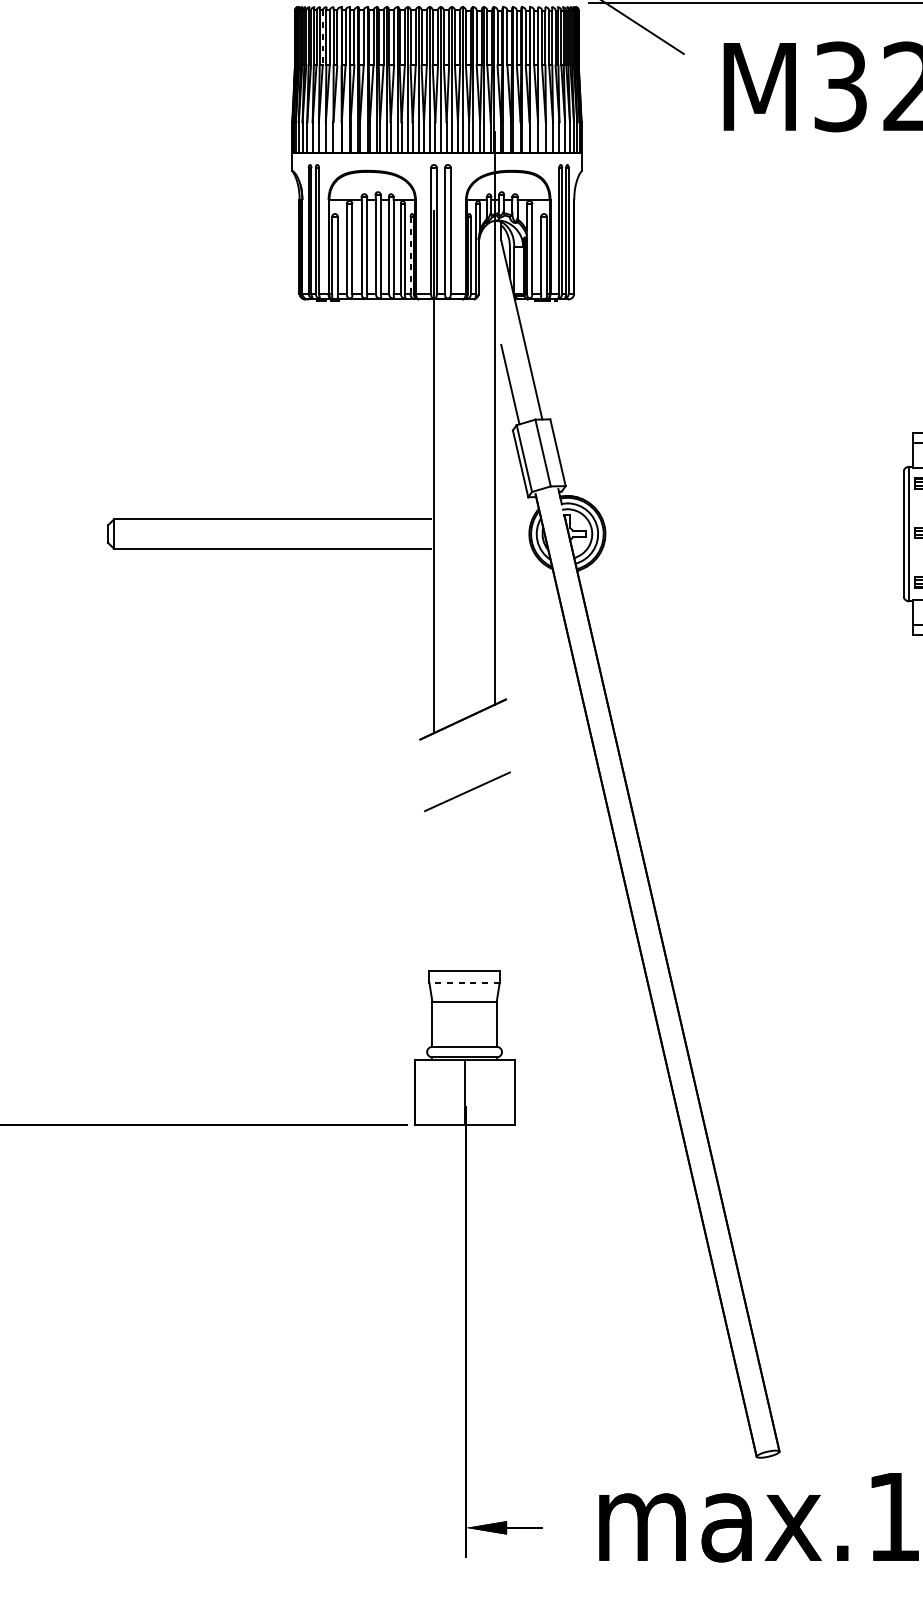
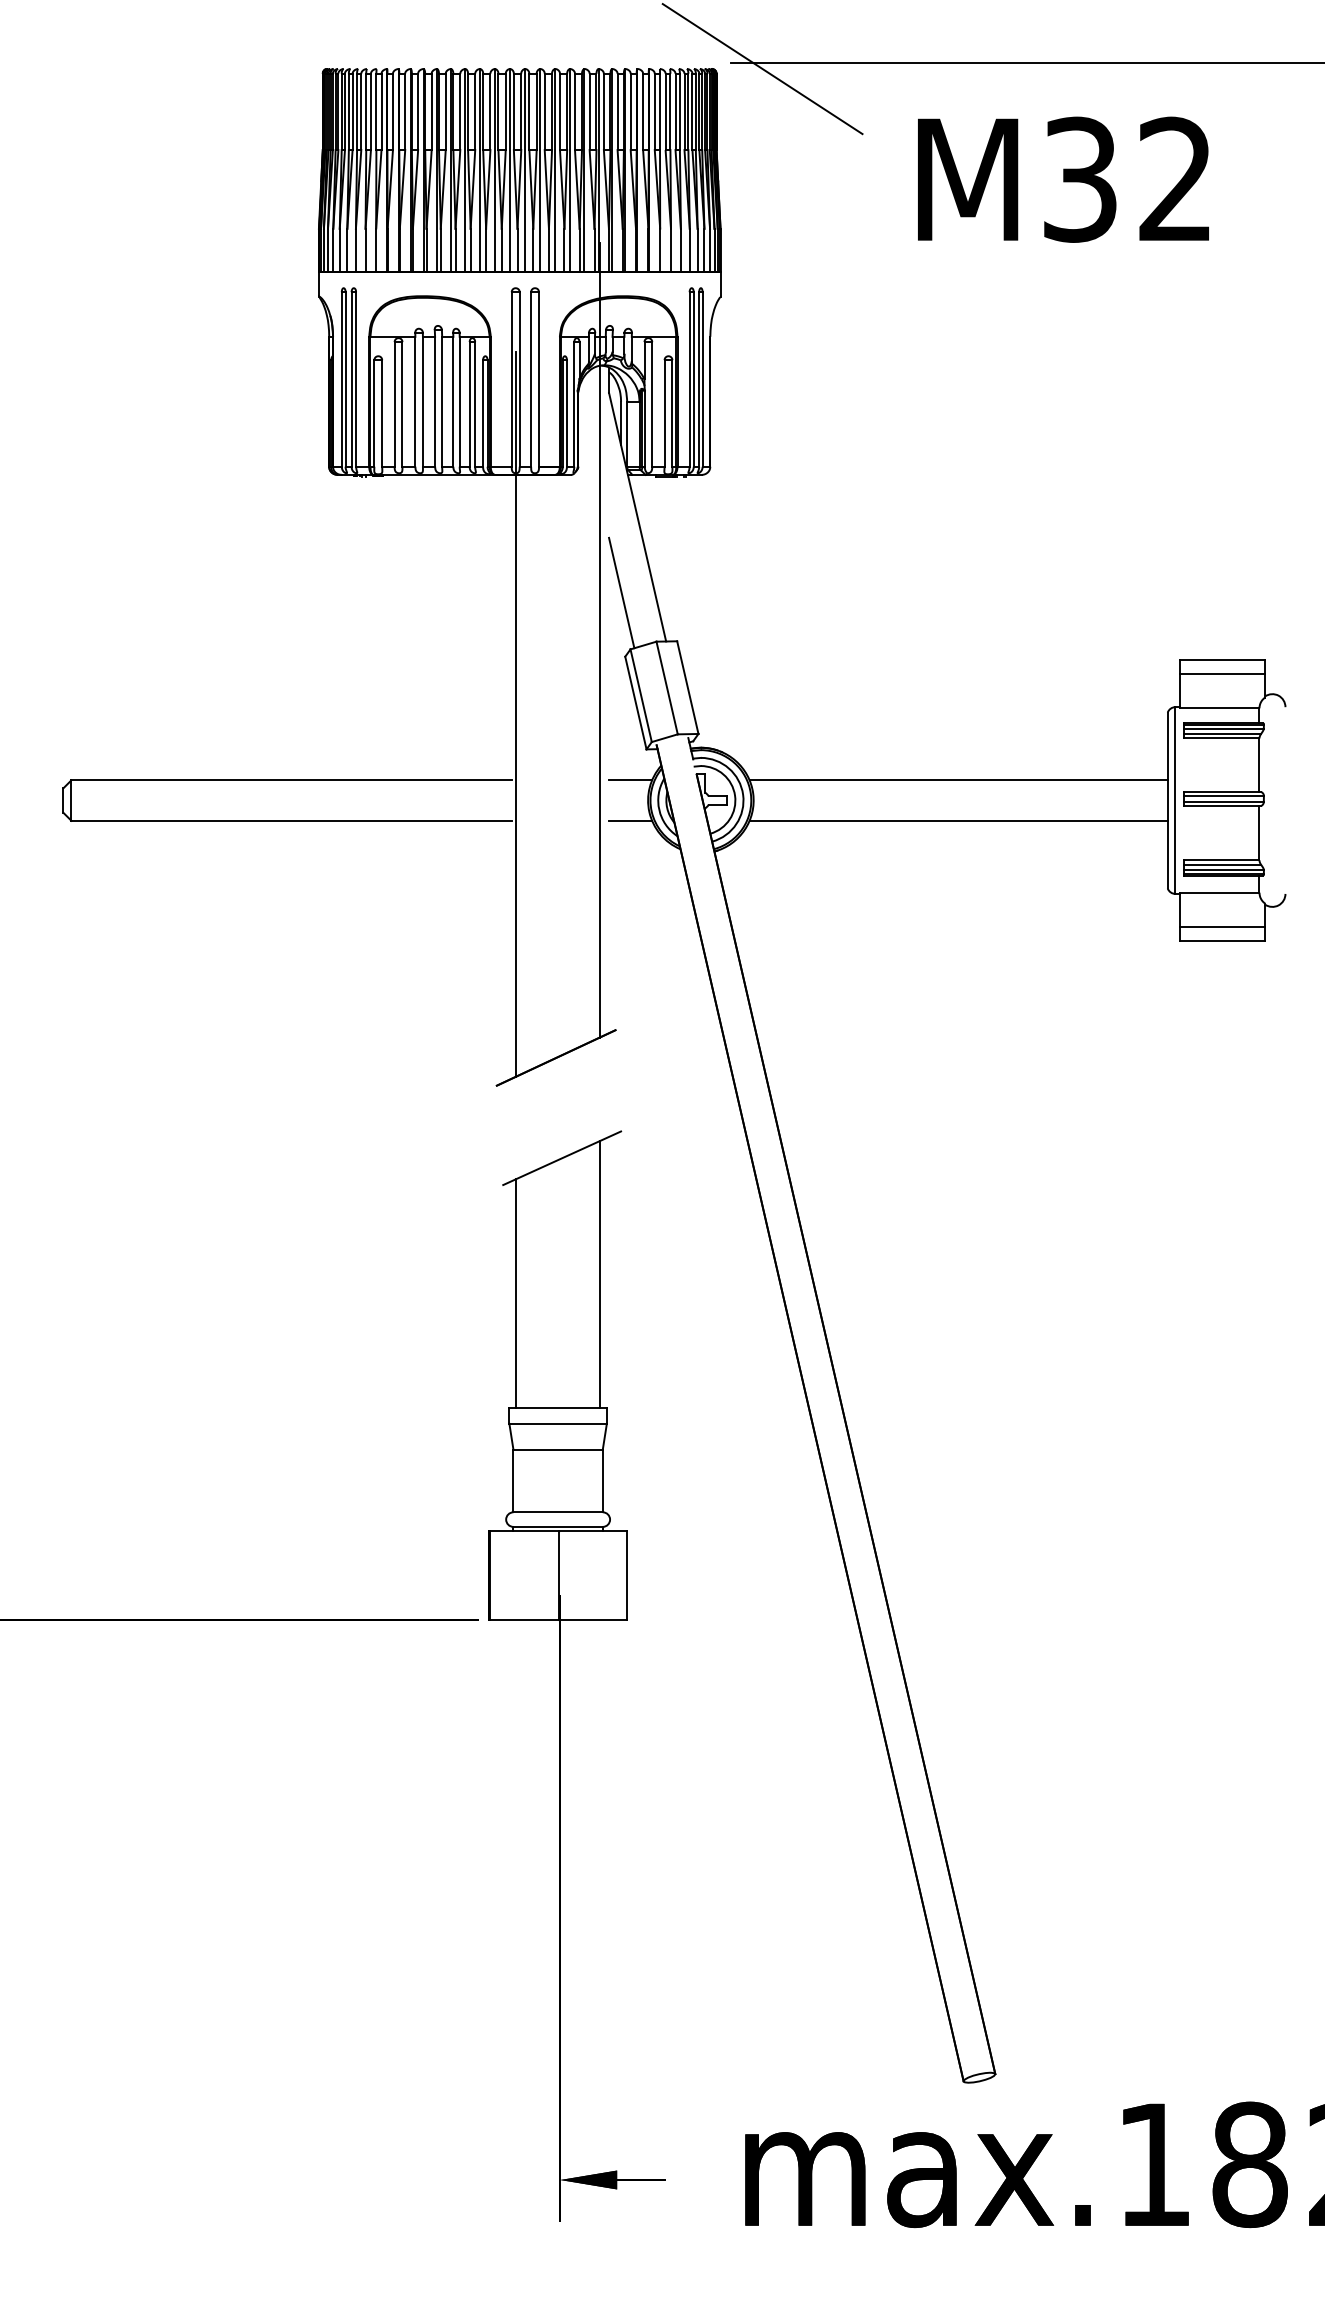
line: (322, 38) -> (361, 112), dashed -> solid
line: (410, 254) -> (483, 412), dashed -> solid
line: (516, 519) -> (630, 780), added
line: (753, 519) -> (958, 780), added
line: (516, 548) -> (630, 820), added
line: (753, 548) -> (958, 820), added
line: (494, 875) -> (599, 1274), added
line: (434, 889) -> (516, 1293), added
line: (464, 982) -> (558, 1423), dashed -> solid

